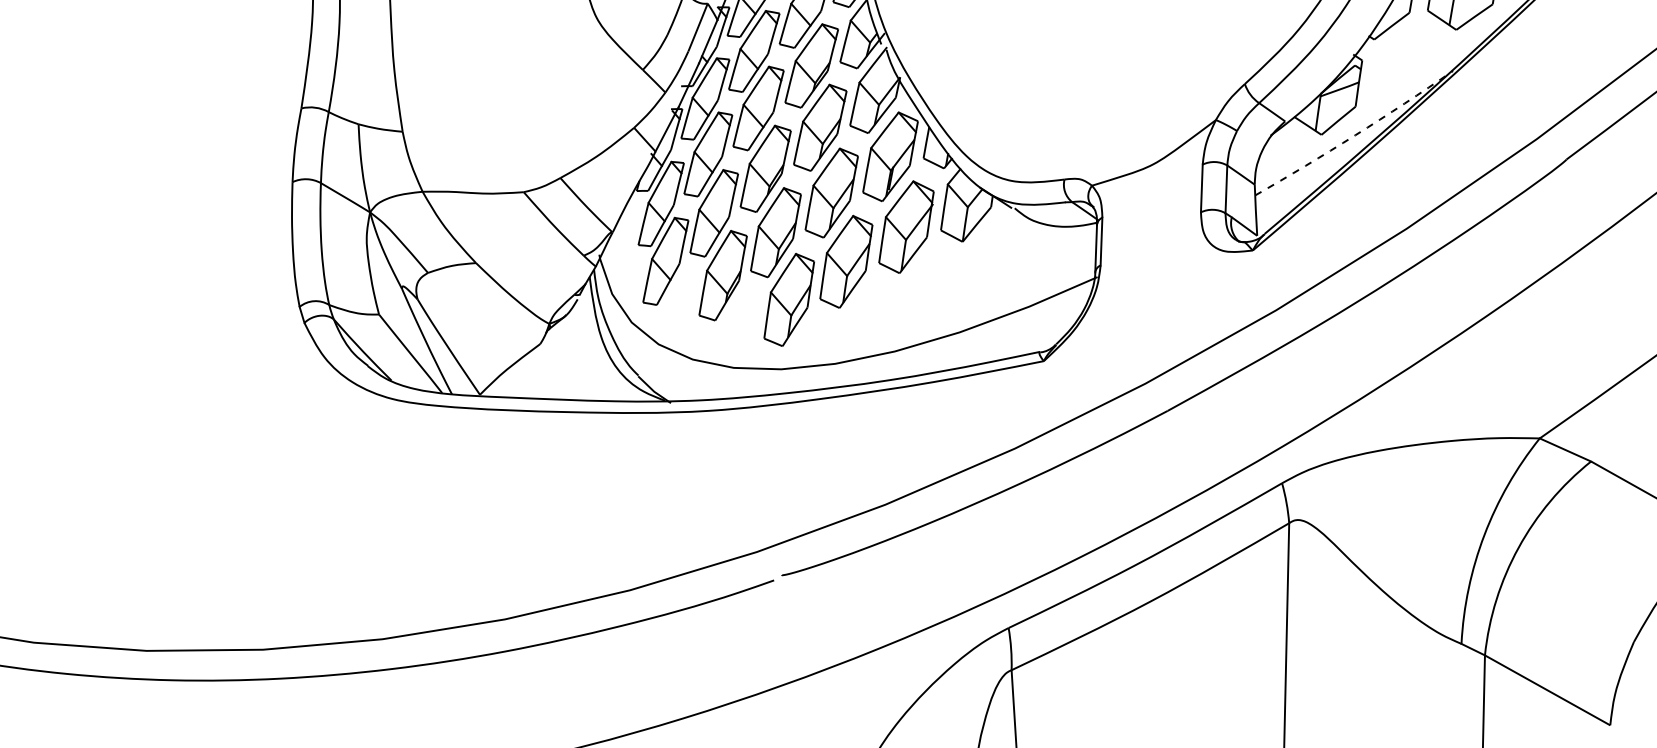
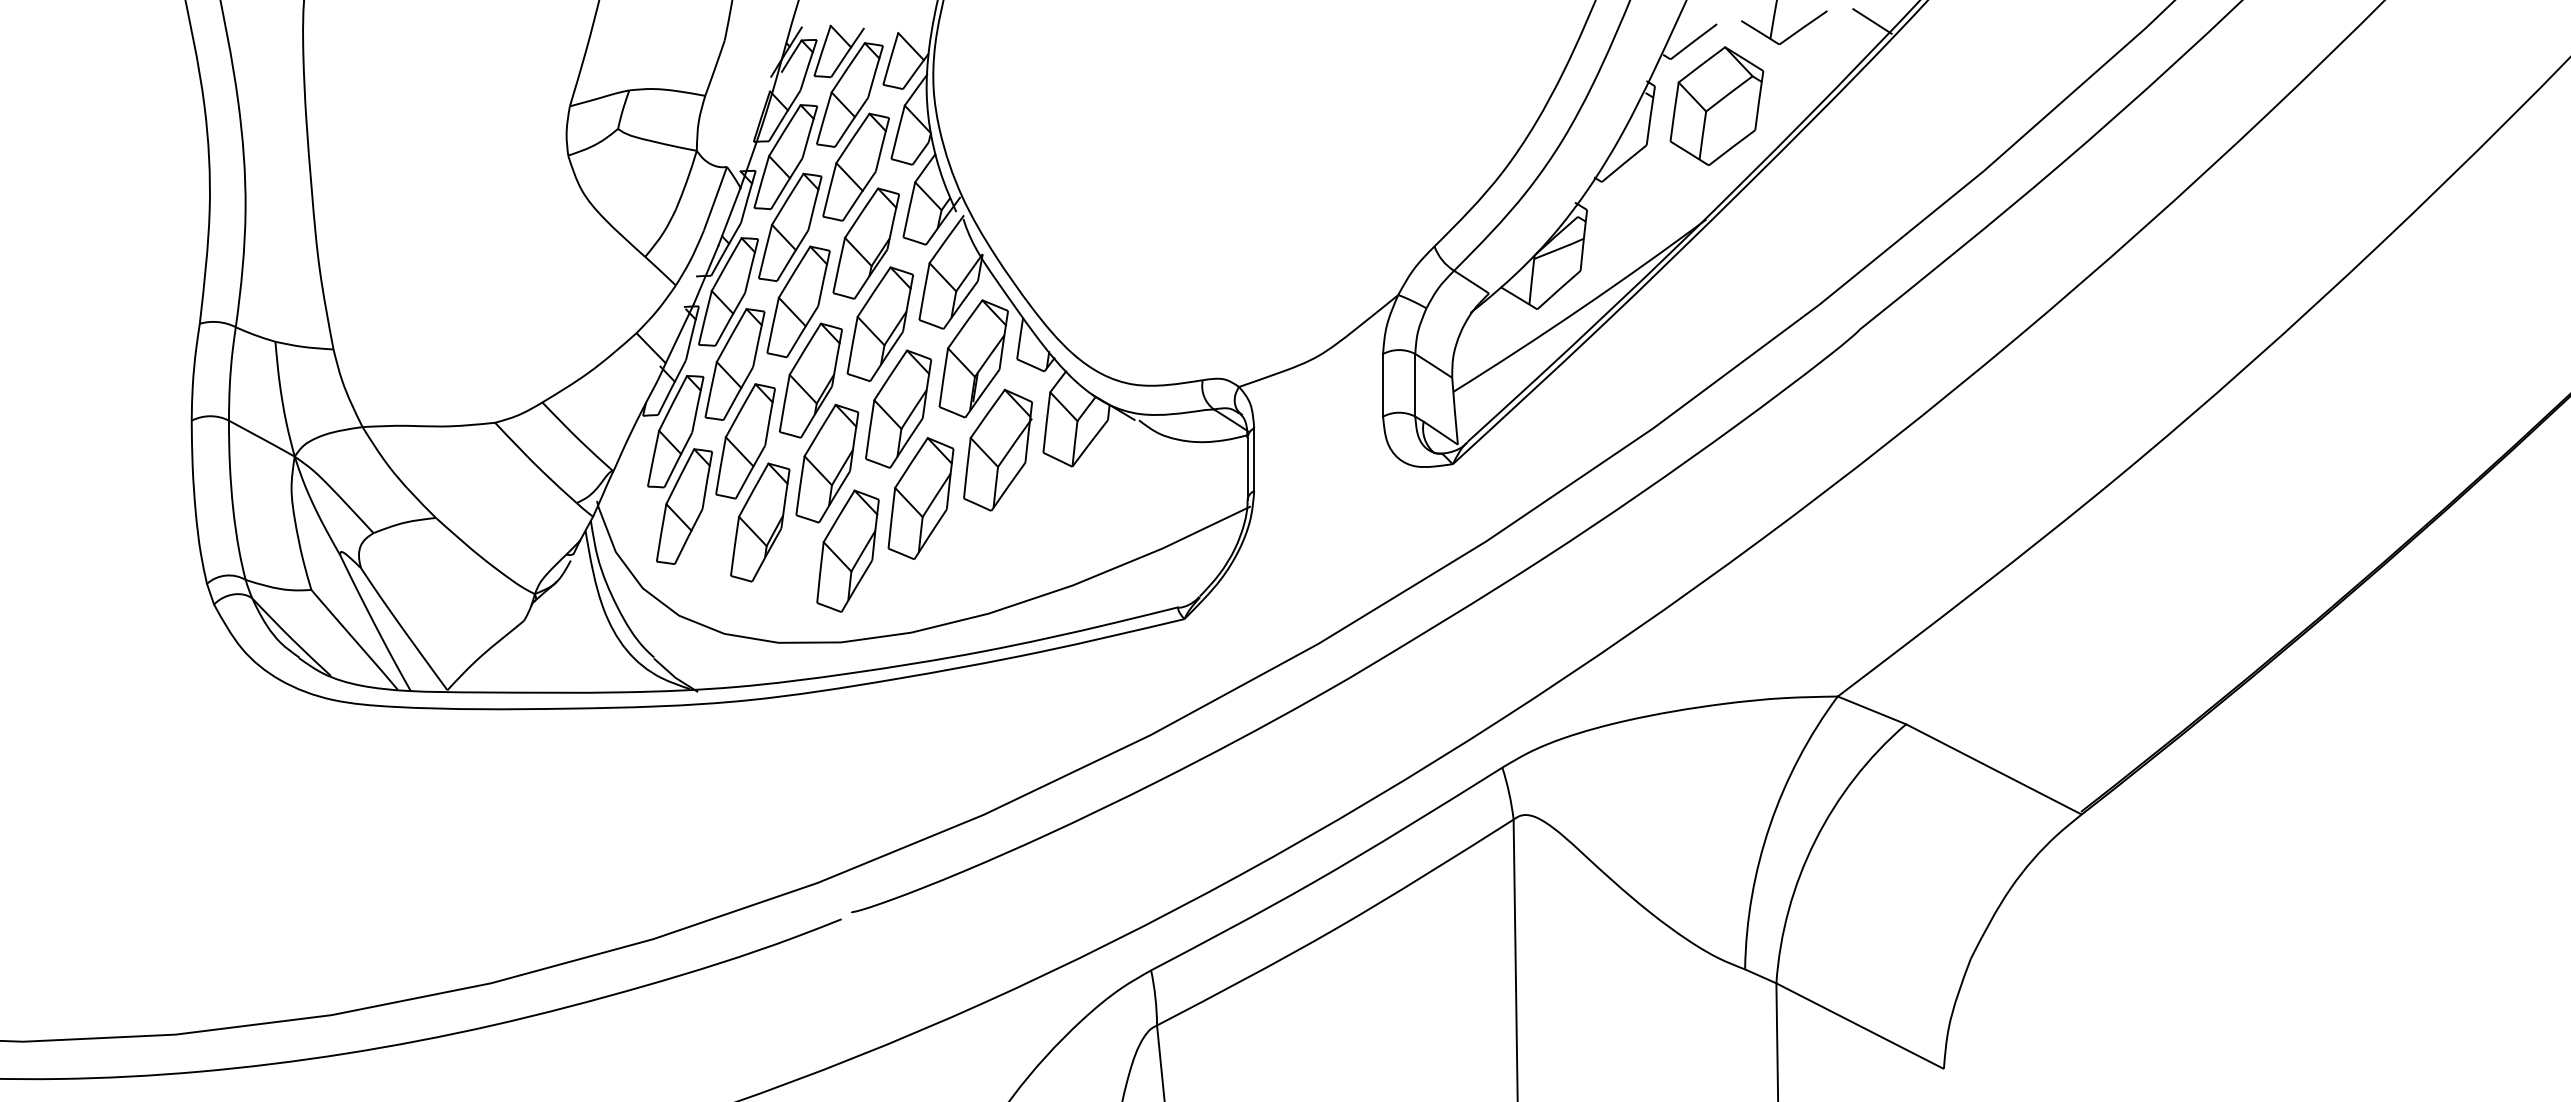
arc: (1355, 135) -> (1581, 308), dashed -> solid

